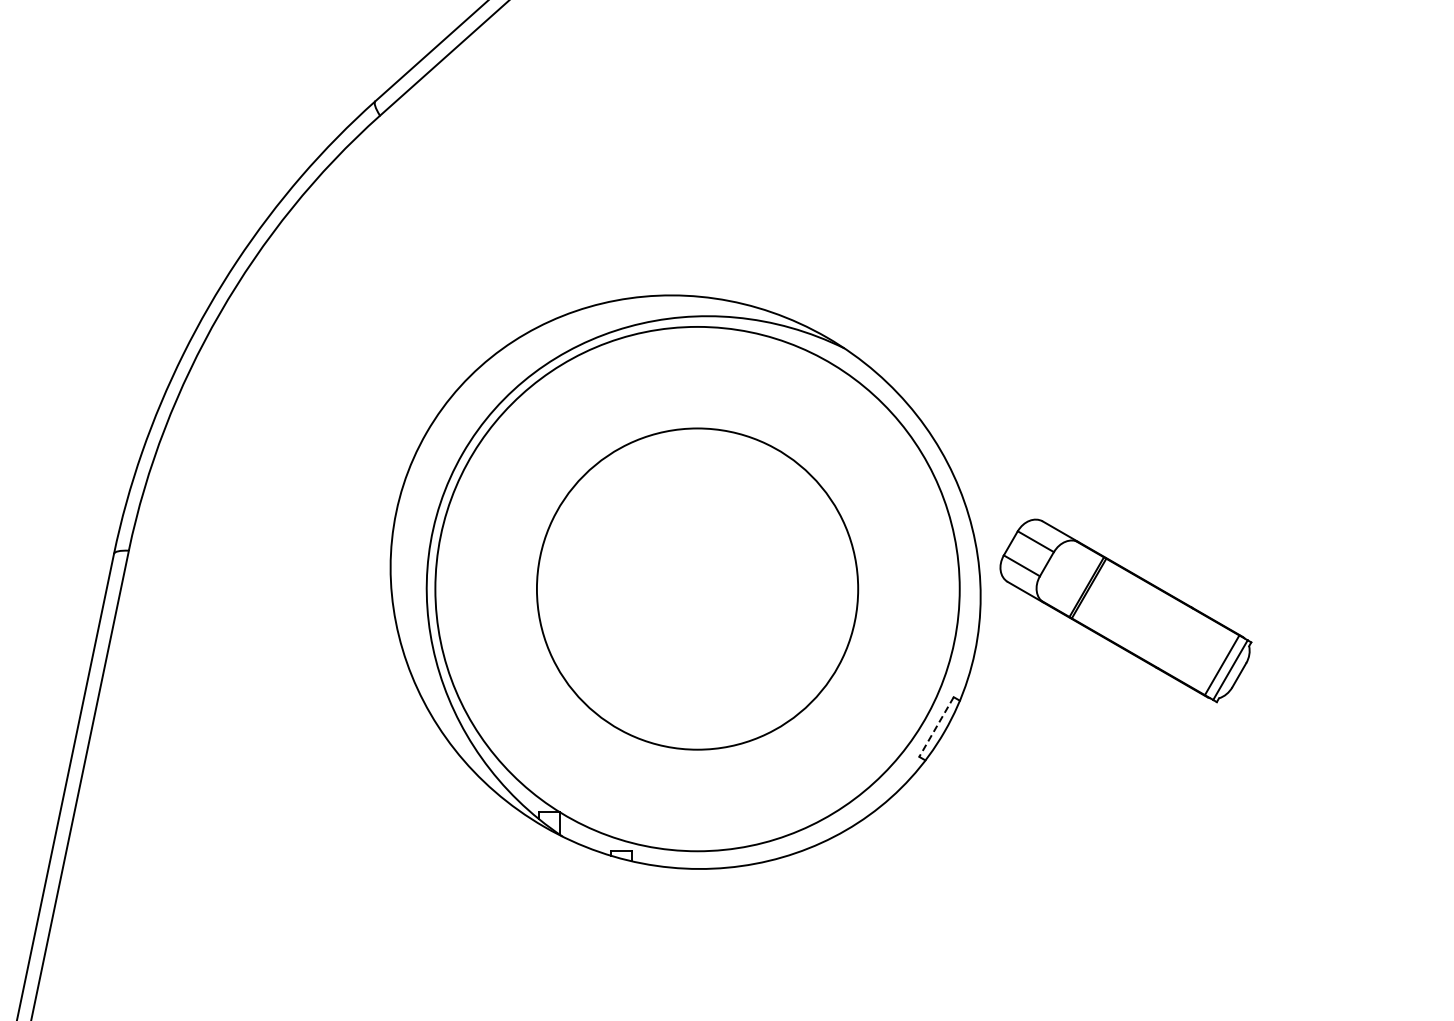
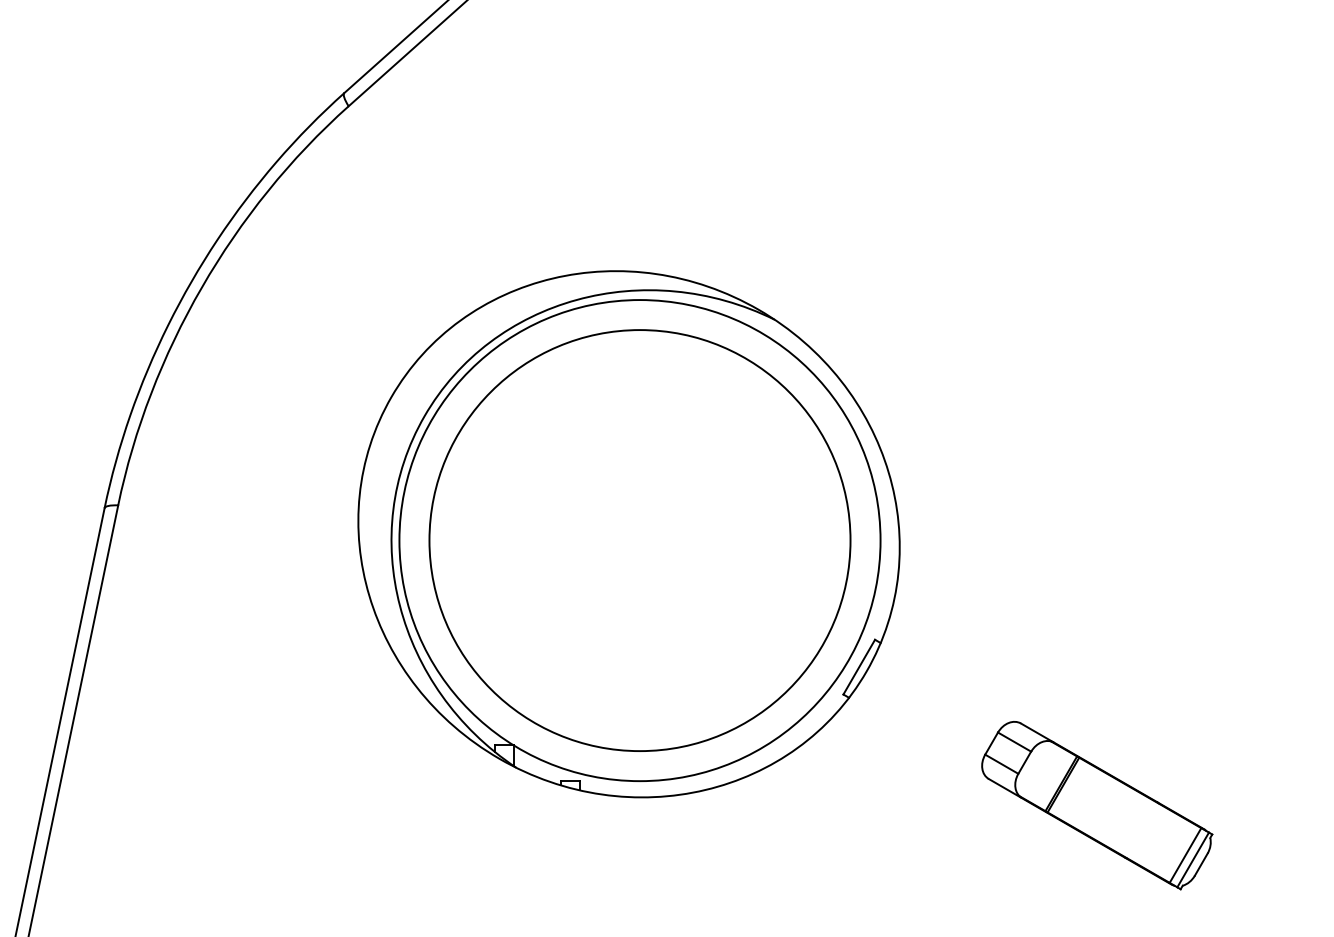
circle: (697, 588) -> (639, 540), size x1.43
part: (1125, 610) -> (1096, 805), moved
line: (936, 727) -> (859, 667), dashed -> solid

